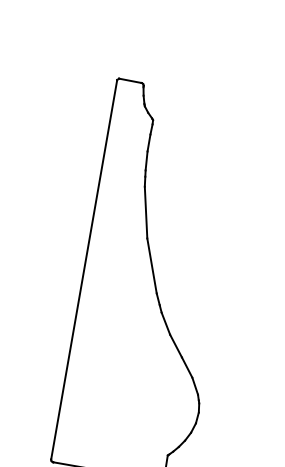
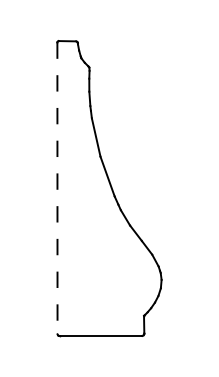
line: (84, 270) -> (57, 188), solid -> dashed

